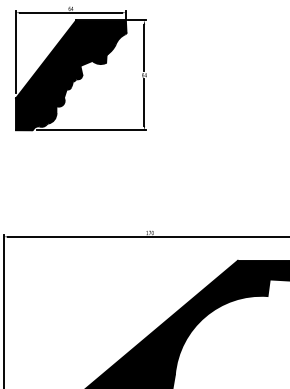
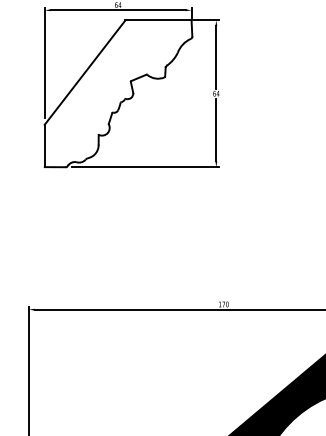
fill: (71, 75) -> (118, 94), removed

